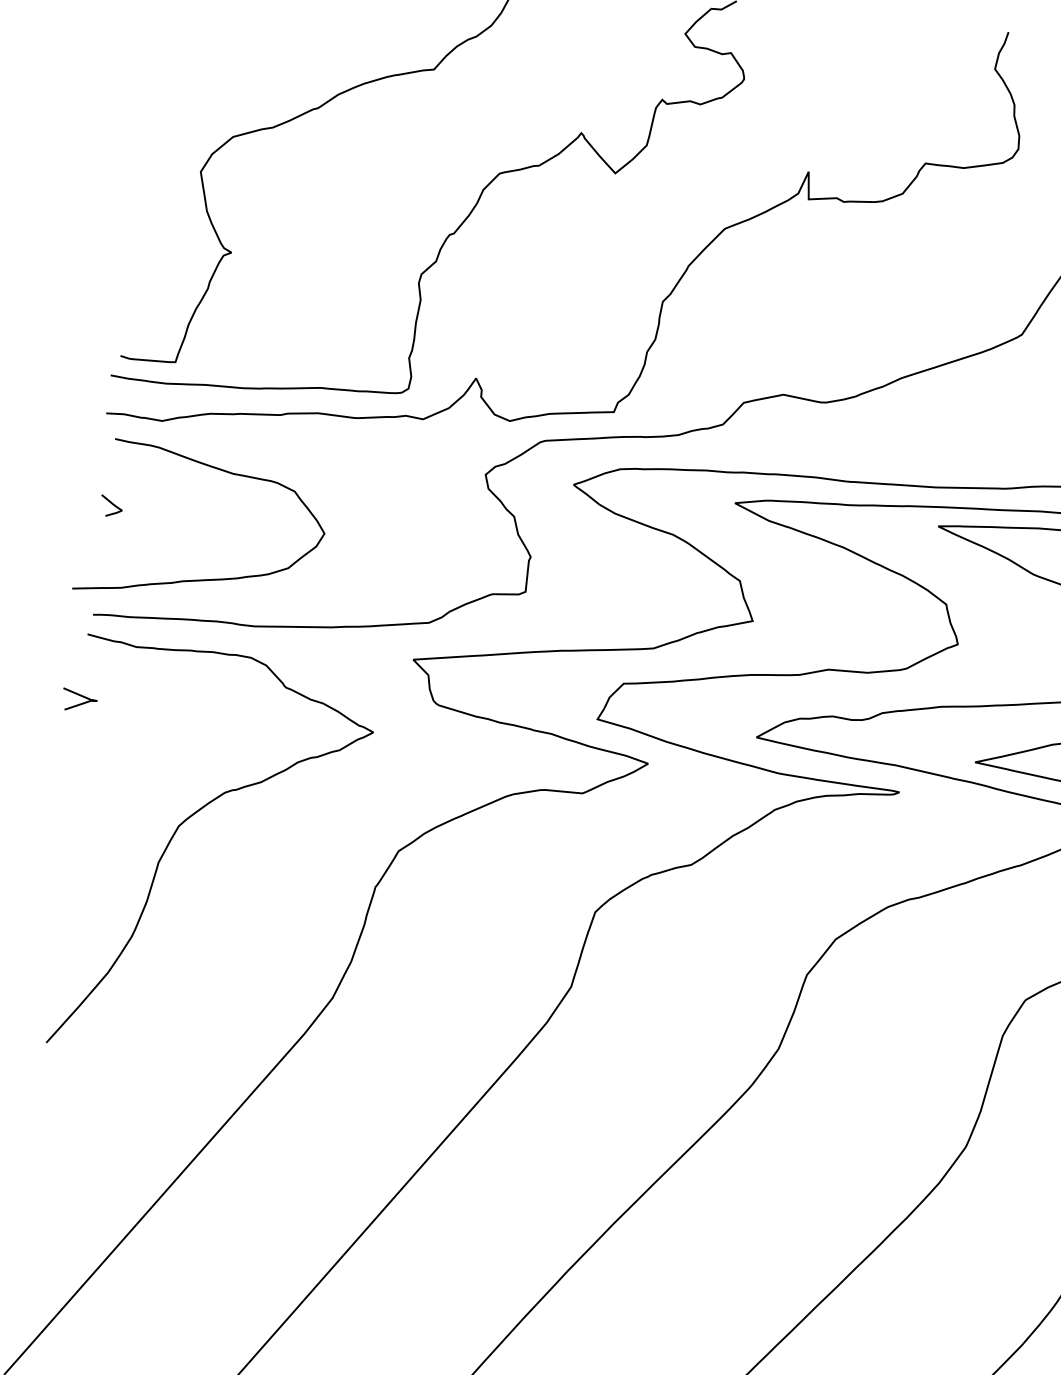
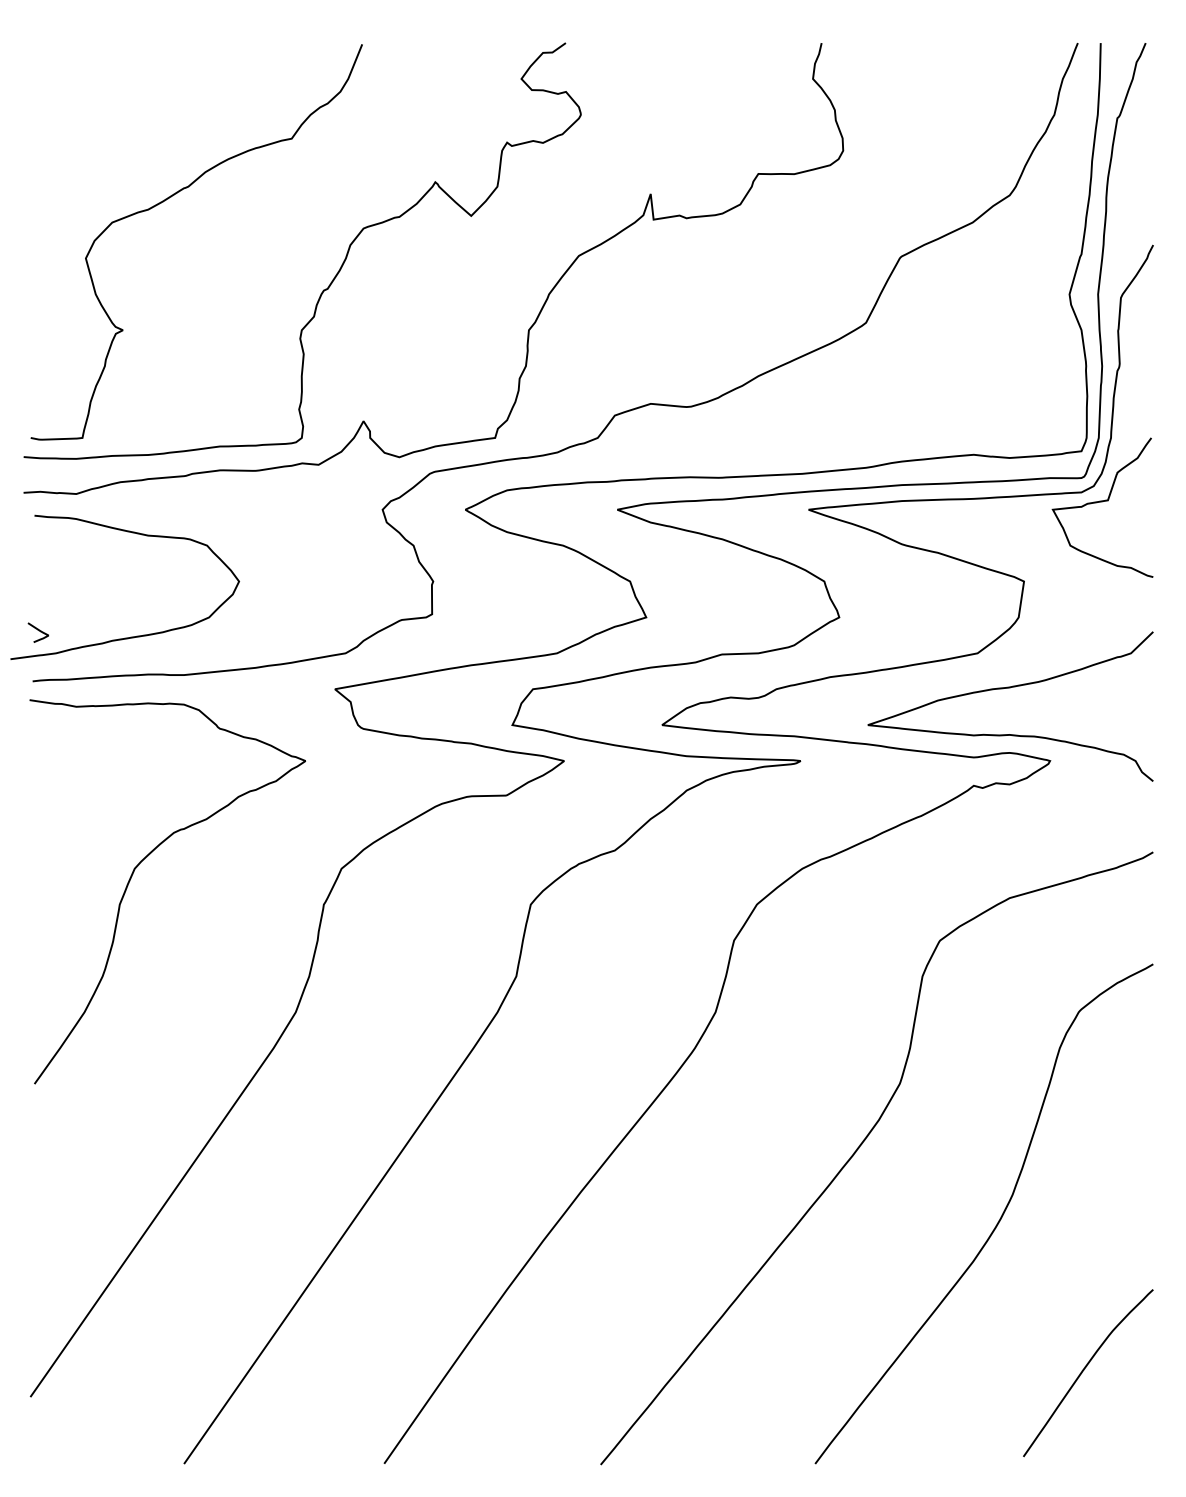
curve: (110, 503) -> (37, 630), moved
curve: (78, 703) -> (28, 765), removed

